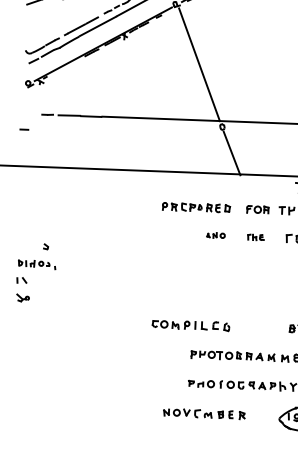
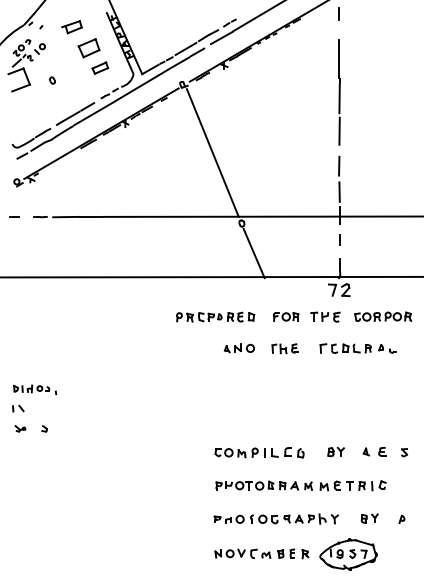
line: (24, 129) -> (14, 216), moved
part: (215, 235) -> (238, 348), size x1.43
part: (255, 237) -> (284, 348), size x1.43
part: (45, 246) -> (44, 428), moved
part: (23, 297) -> (20, 428), size x0.71
part: (190, 325) -> (259, 452), moved
part: (204, 413) -> (261, 553), moved

